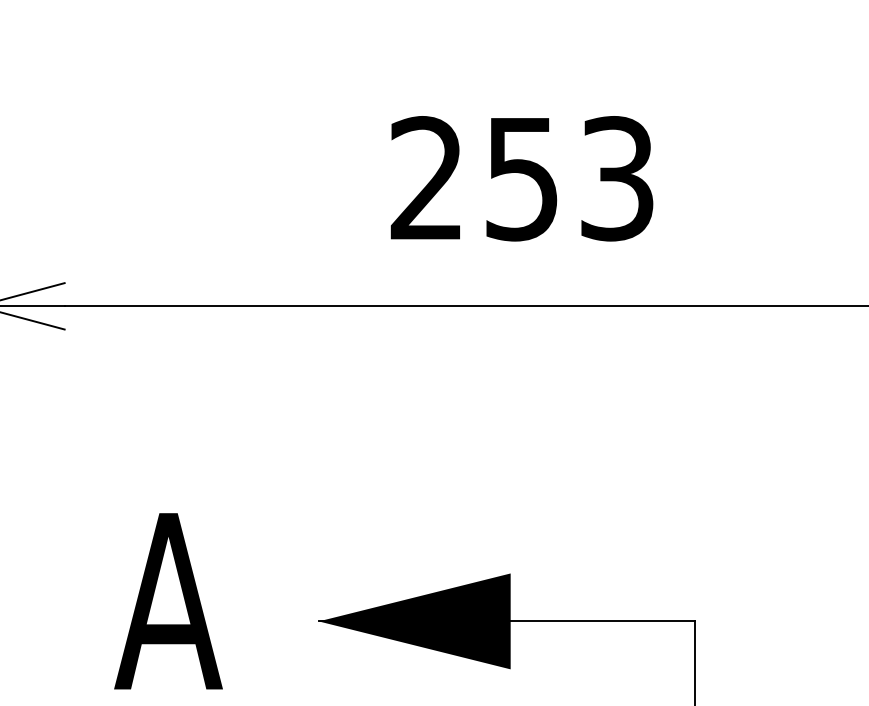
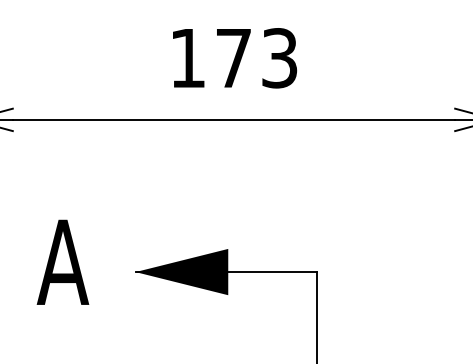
text: (473, 179) -> (210, 58), 253 -> 173

